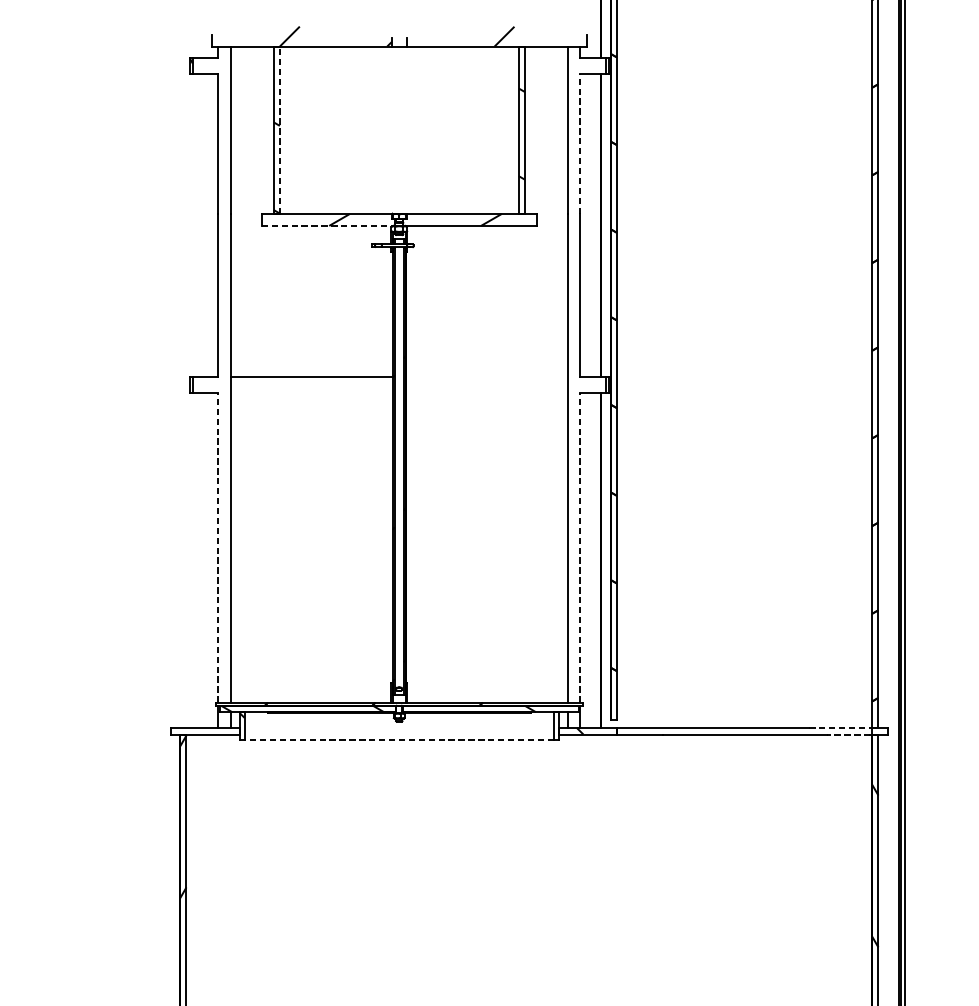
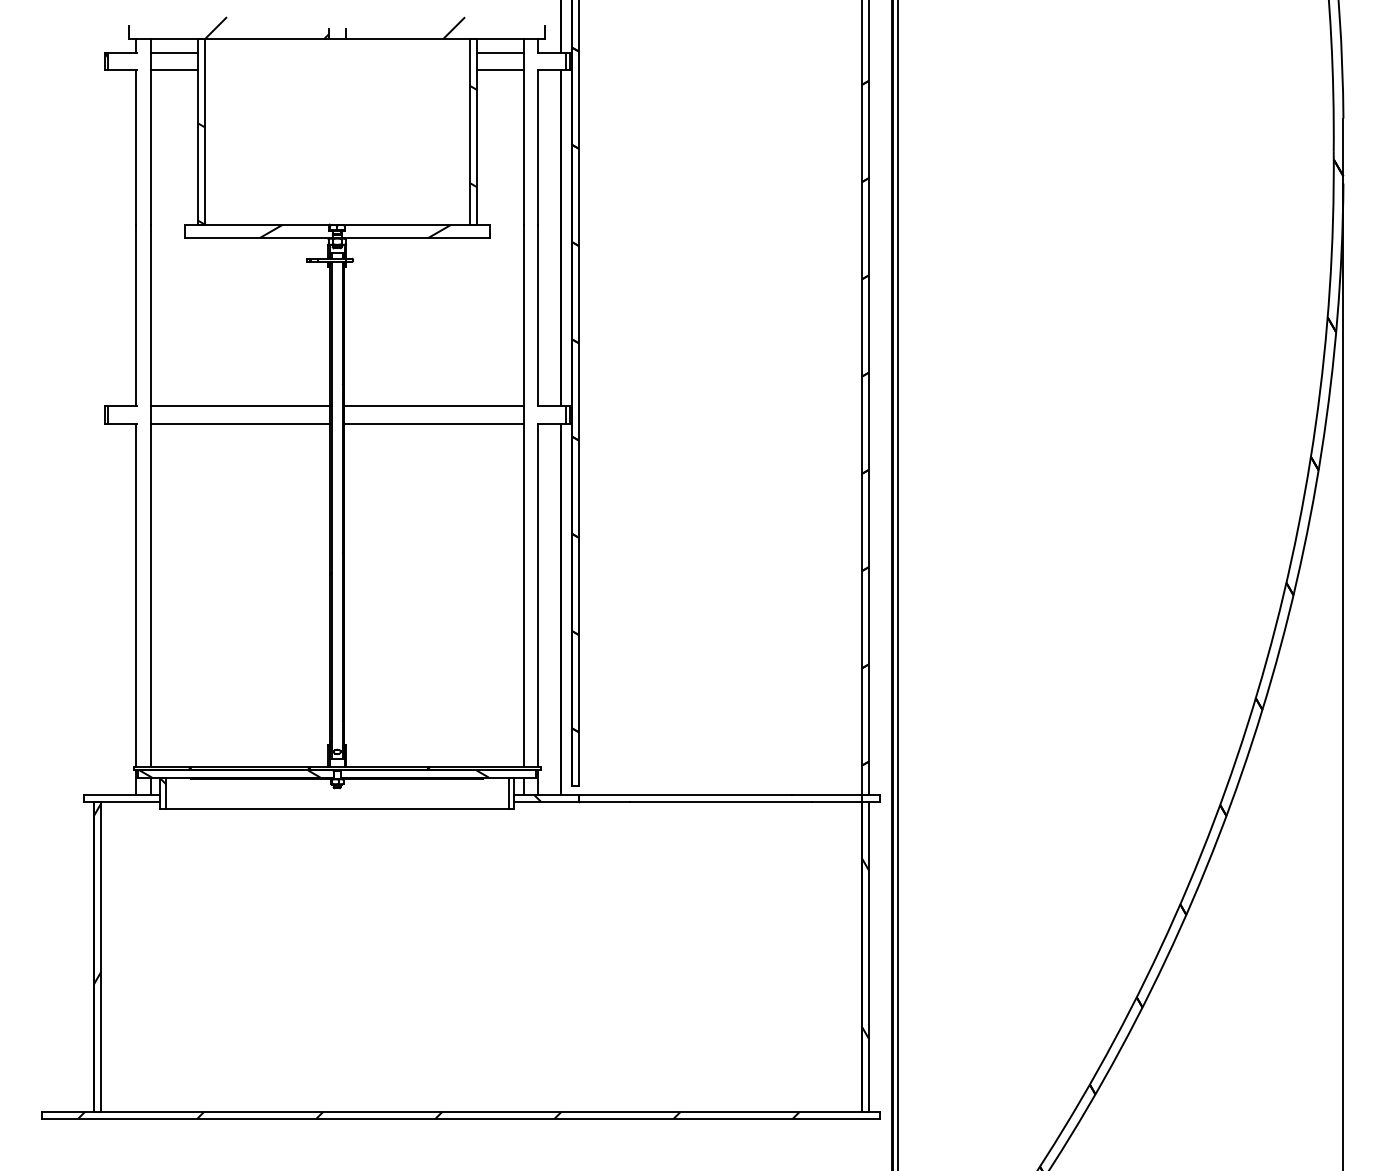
line: (252, 58) -> (174, 52), added
line: (545, 58) -> (499, 52), added
line: (252, 74) -> (174, 70), added
line: (545, 74) -> (499, 70), added
line: (279, 130) -> (204, 132), dashed -> solid
line: (580, 144) -> (538, 147), dashed -> solid
line: (327, 226) -> (257, 238), dashed -> solid
line: (486, 377) -> (433, 406), added
line: (312, 392) -> (240, 423), added
line: (486, 392) -> (433, 423), added
line: (218, 548) -> (136, 595), dashed -> solid
line: (580, 548) -> (538, 595), dashed -> solid
line: (839, 728) -> (825, 795), dashed -> solid
line: (848, 734) -> (835, 802), dashed -> solid
line: (399, 740) -> (337, 808), dashed -> solid

